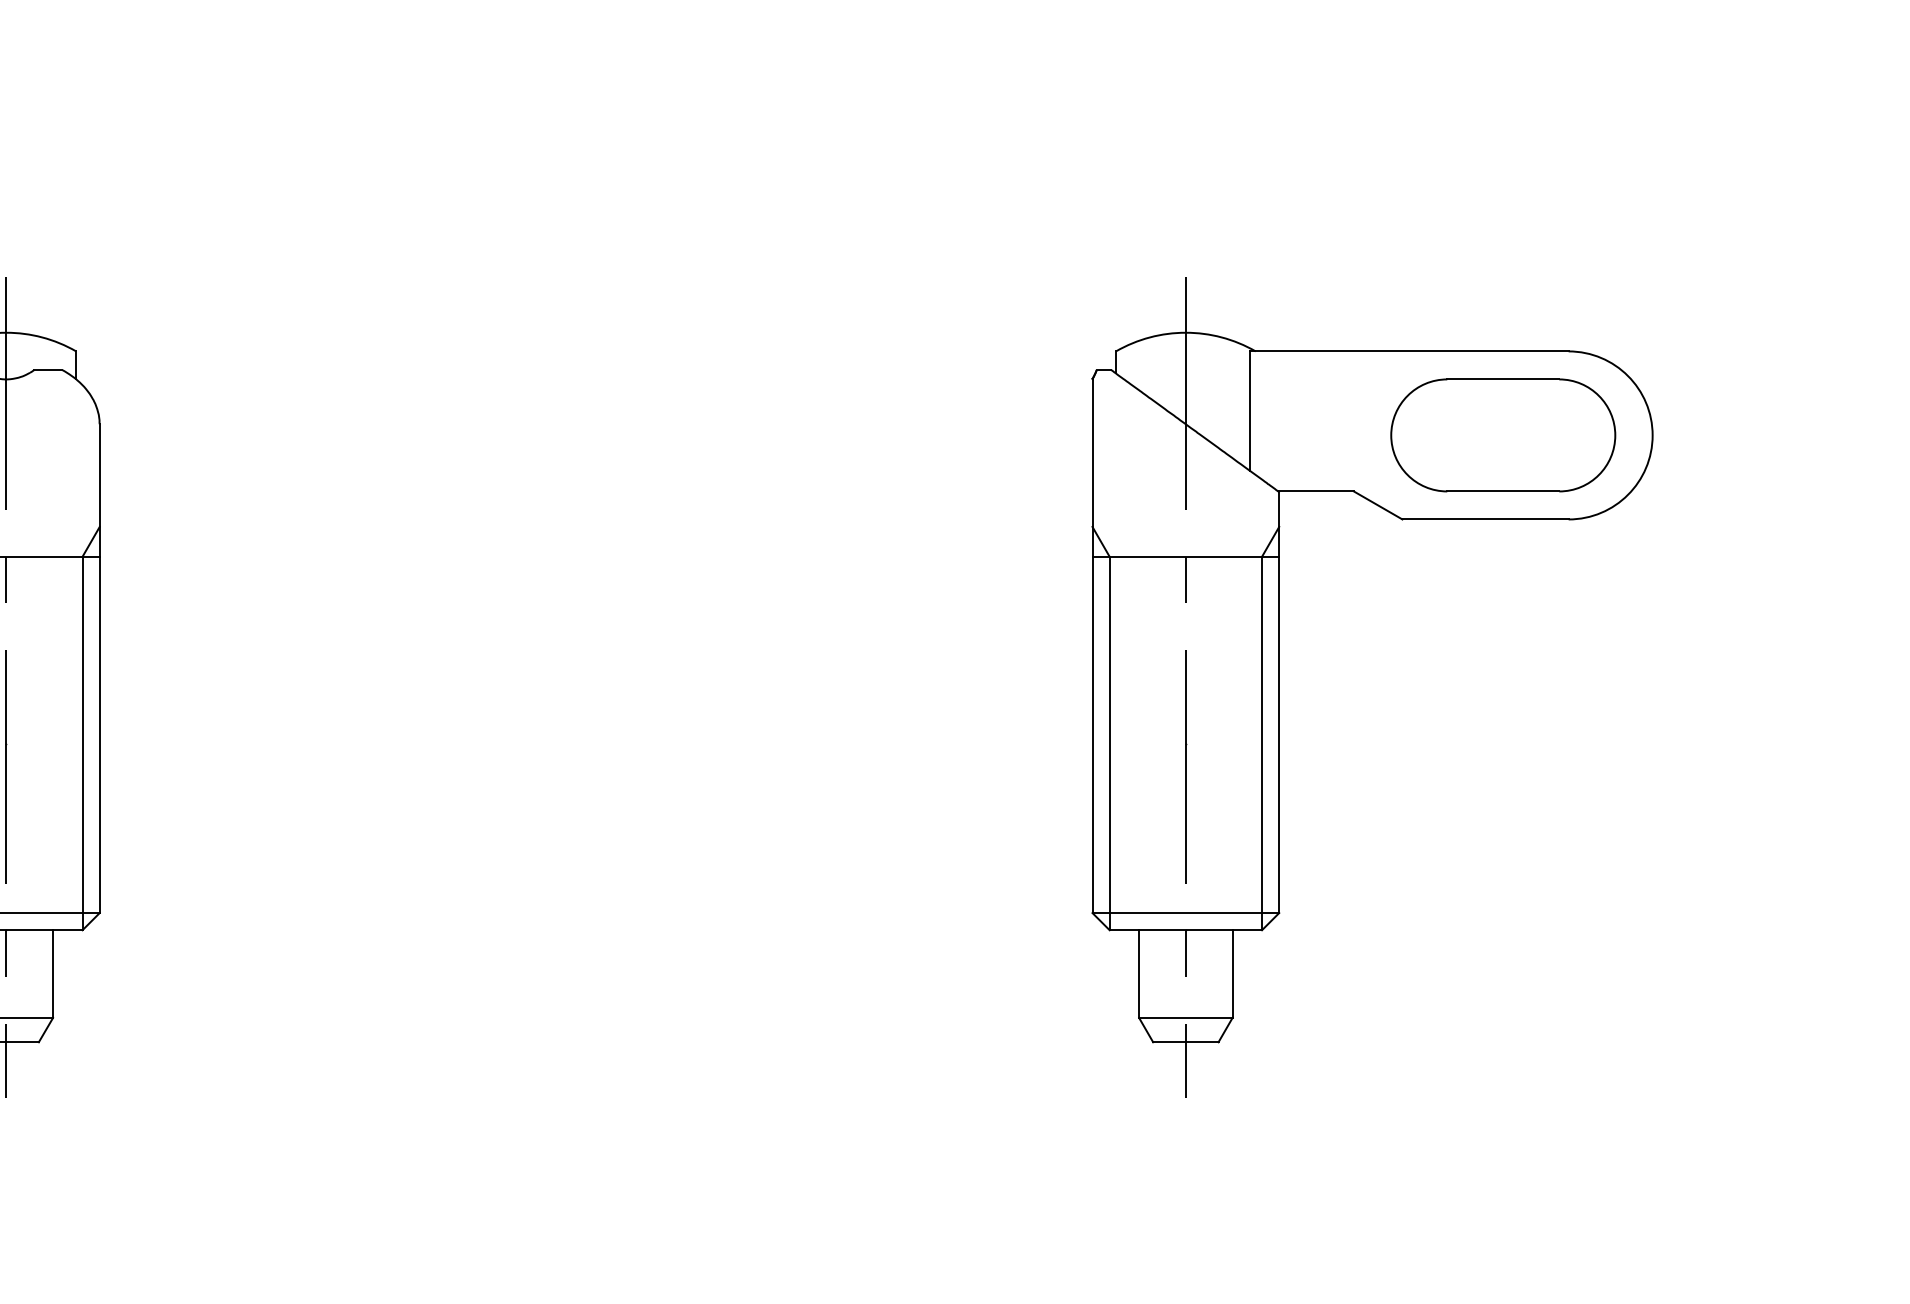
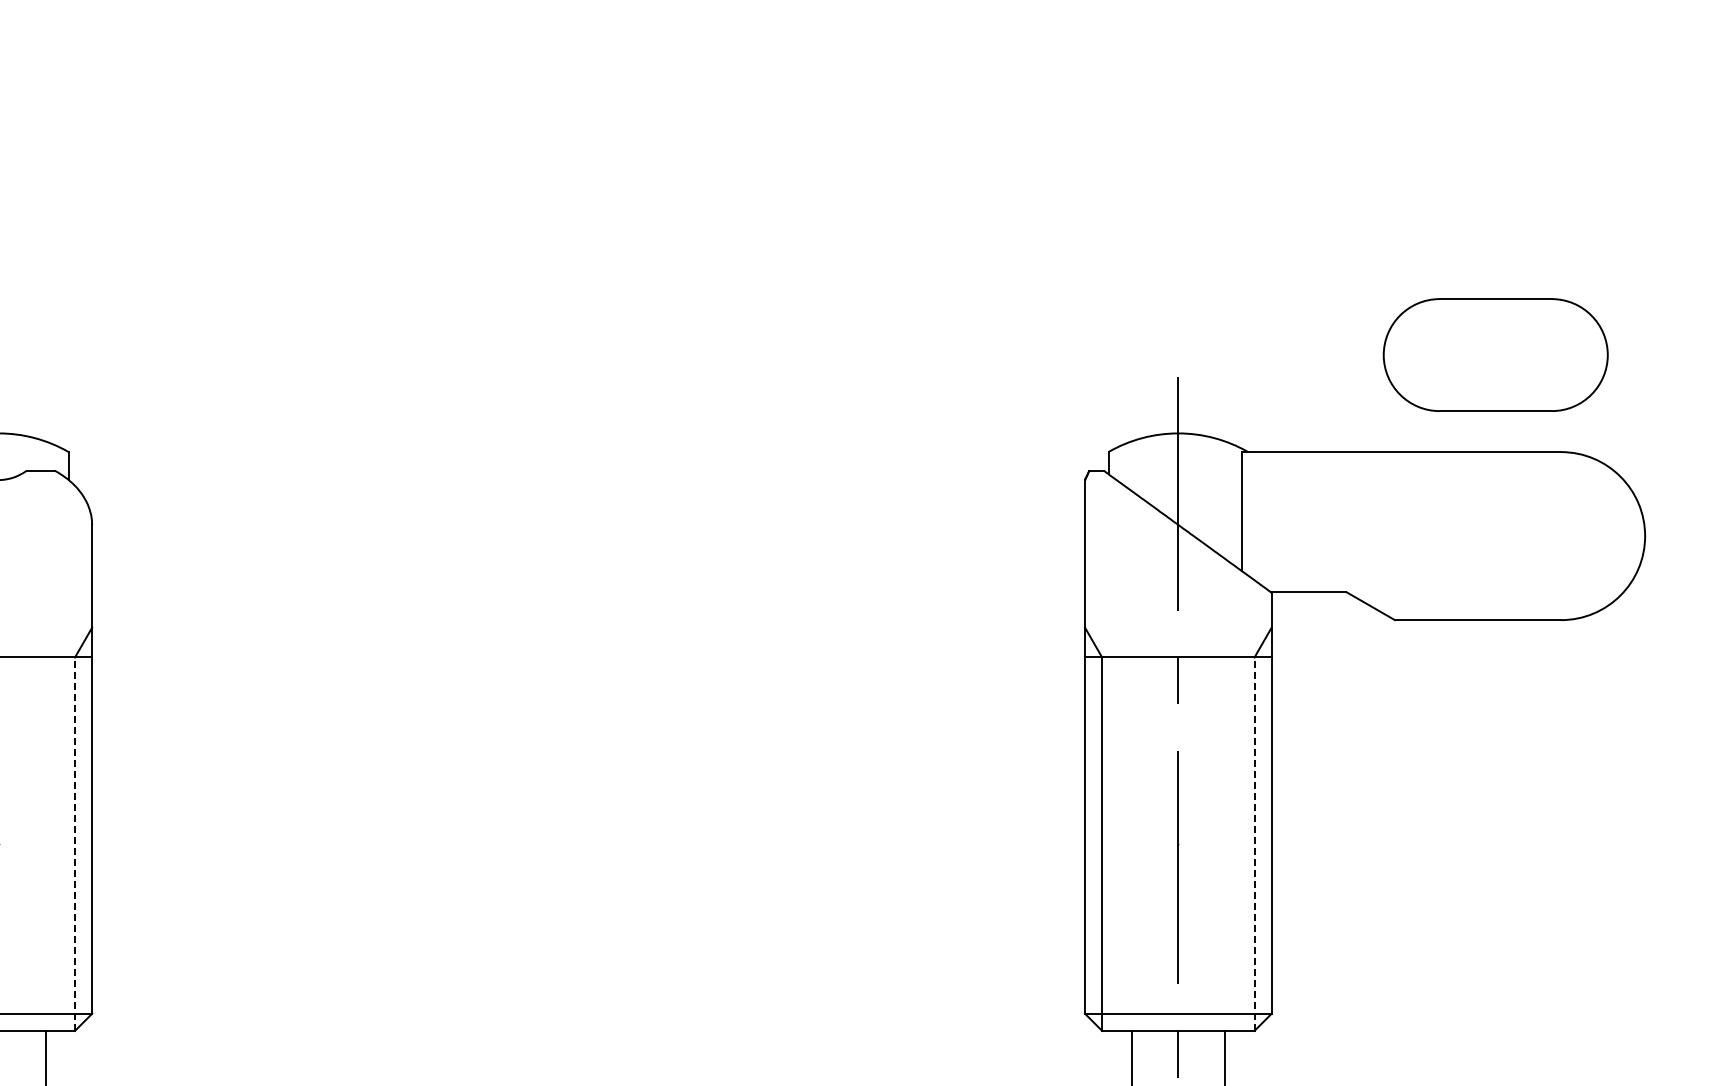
part: (1503, 435) -> (1495, 355), moved
line: (82, 743) -> (74, 844), solid -> dashed
line: (1262, 743) -> (1254, 844), solid -> dashed

